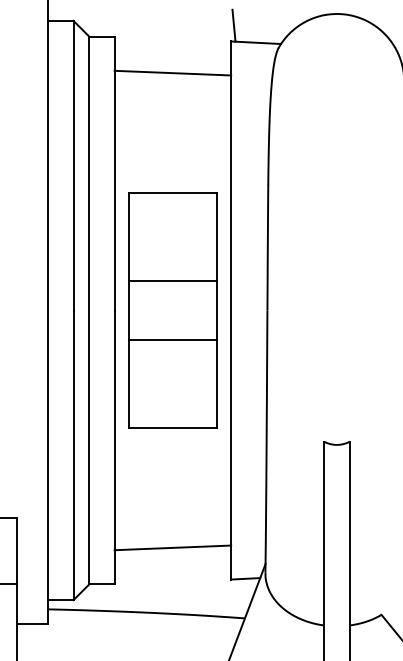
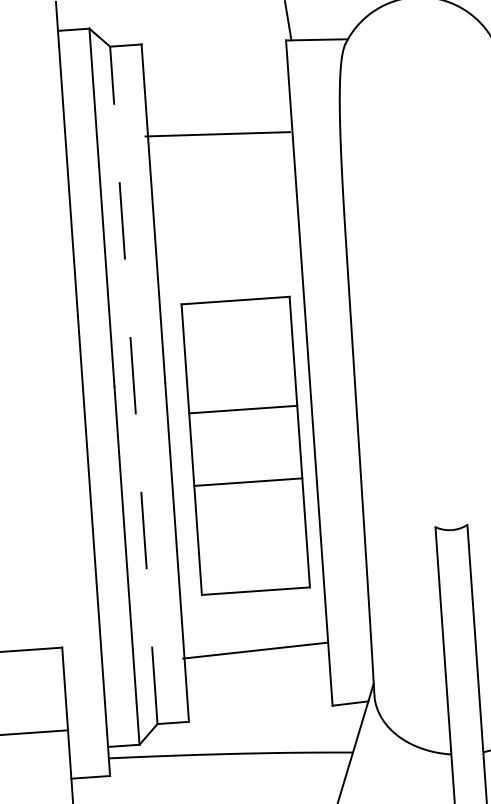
line: (172, 72) -> (217, 133), moved
line: (89, 310) -> (134, 385), solid -> dashed
part: (172, 310) -> (245, 445), moved
line: (172, 547) -> (254, 650), moved

